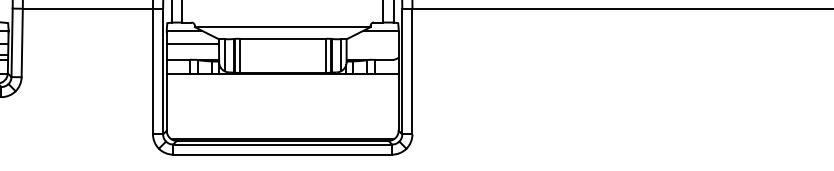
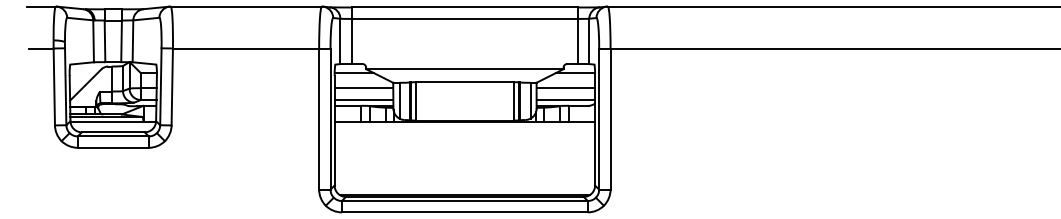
line: (372, 44) -> (565, 88), added
line: (192, 55) -> (363, 100), added
line: (372, 55) -> (565, 100), added

